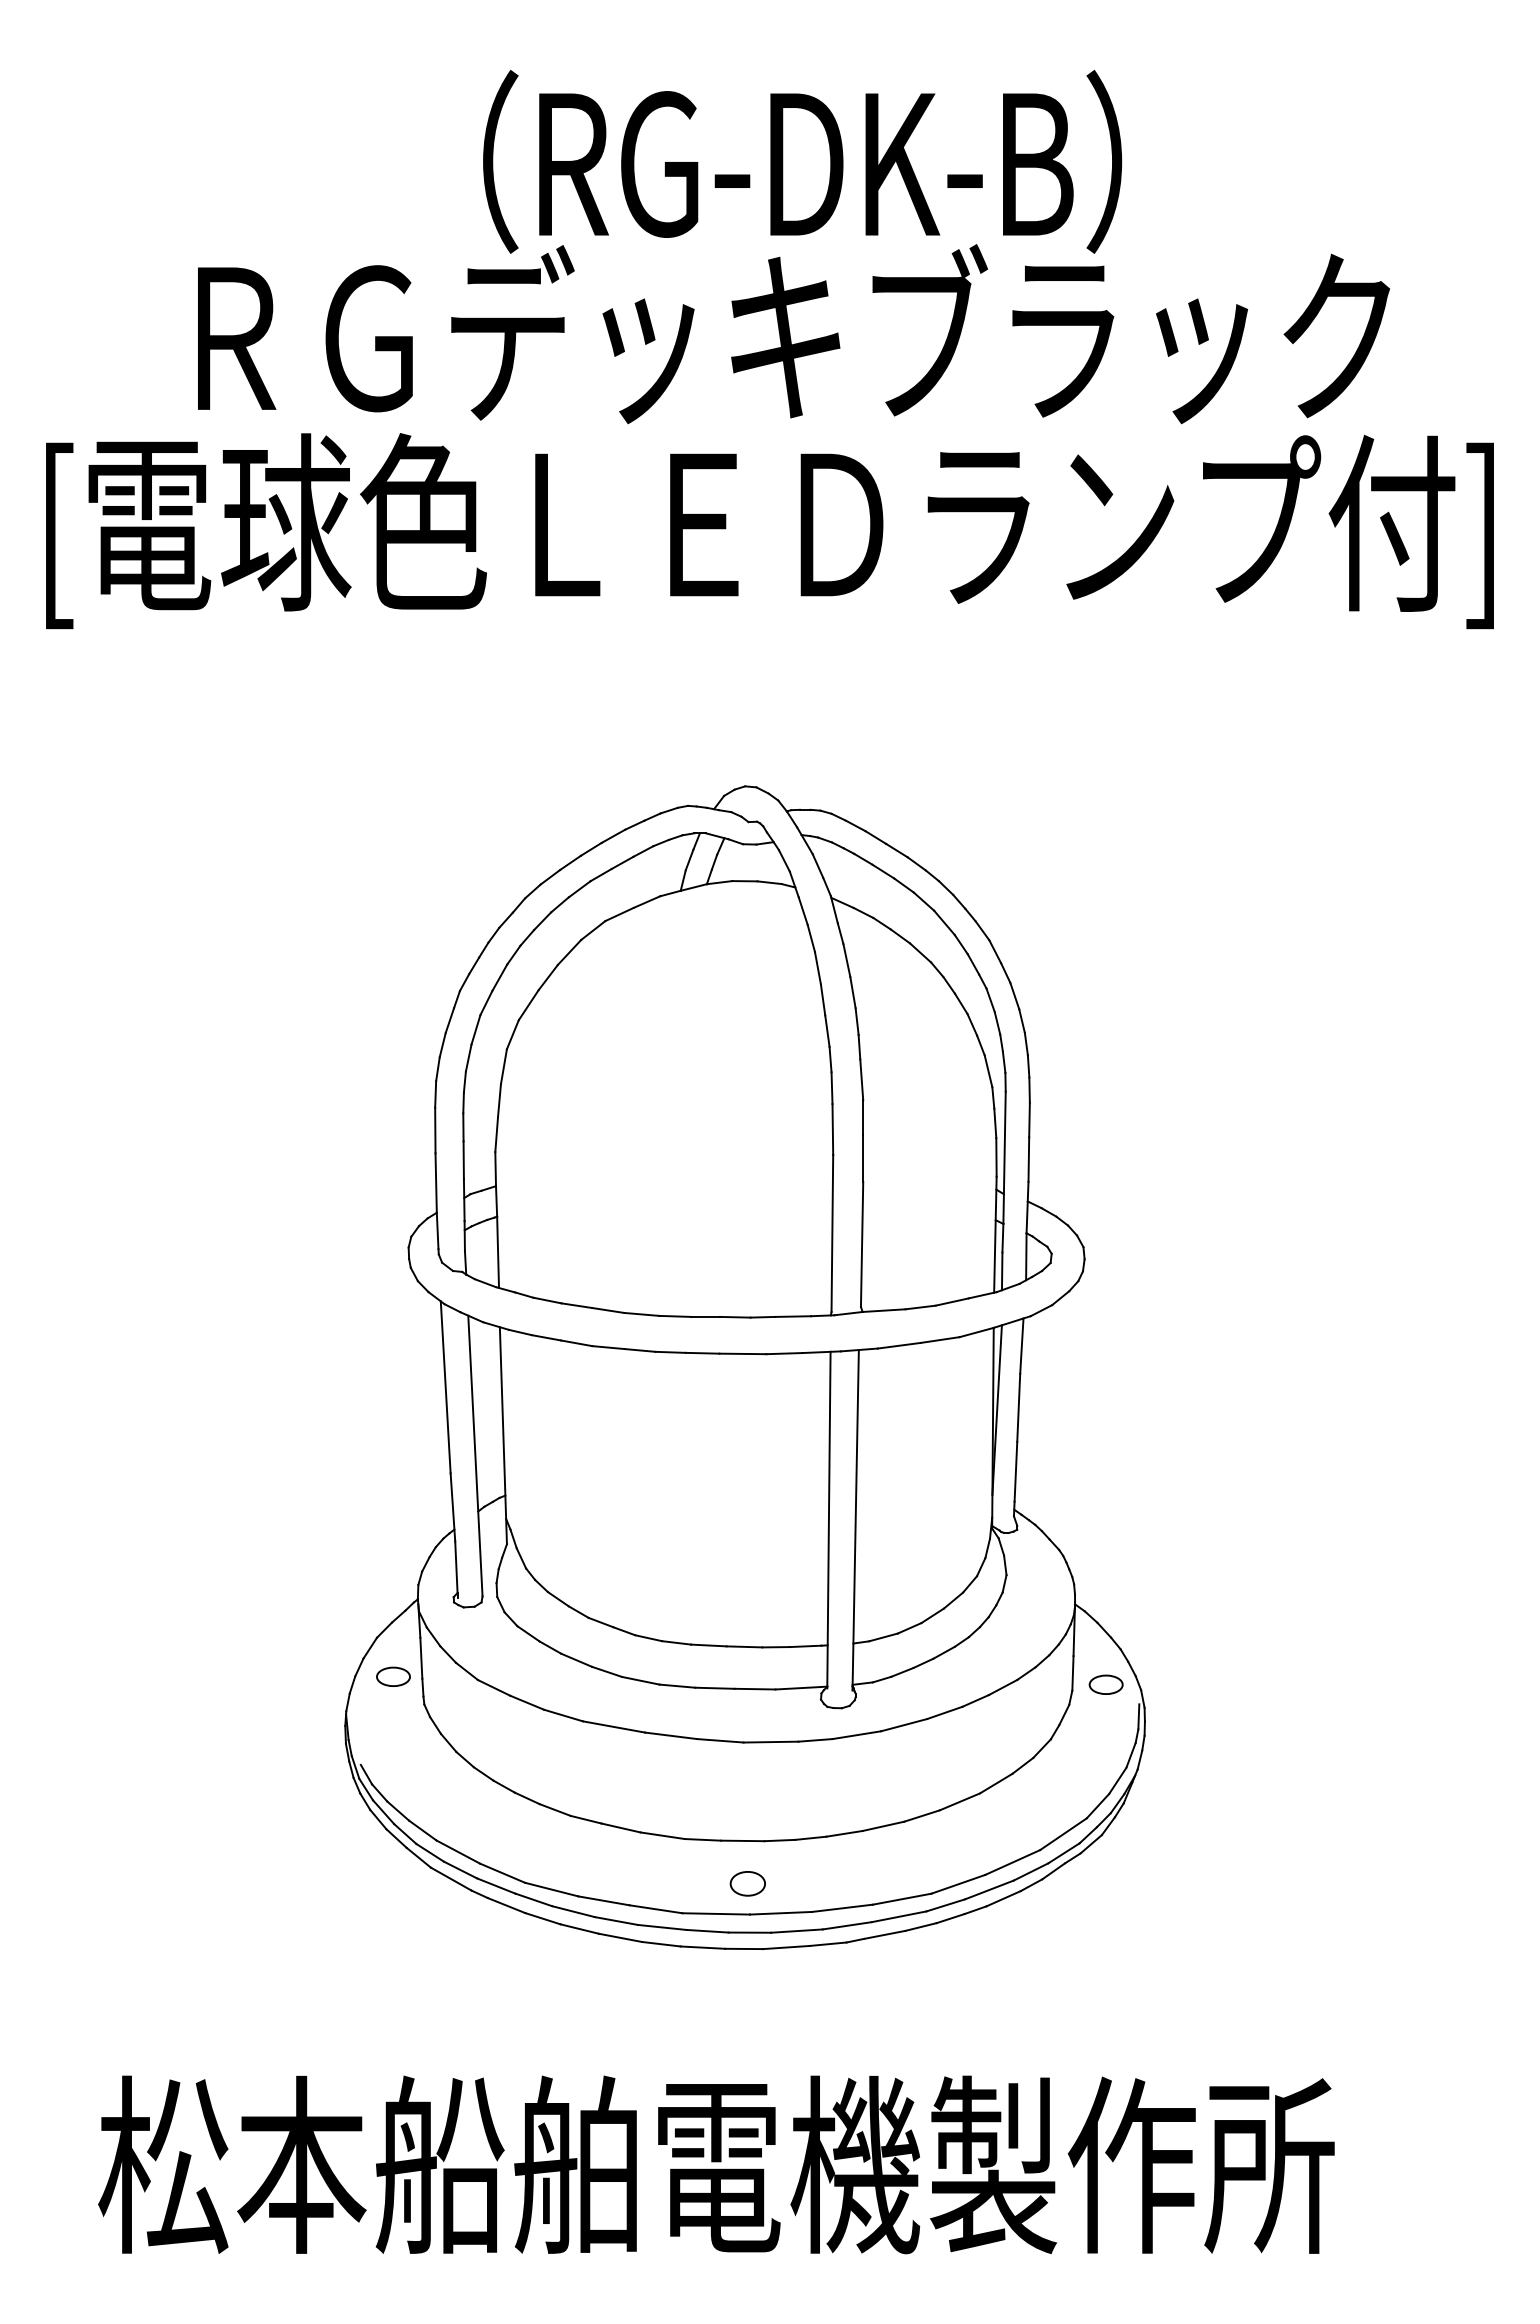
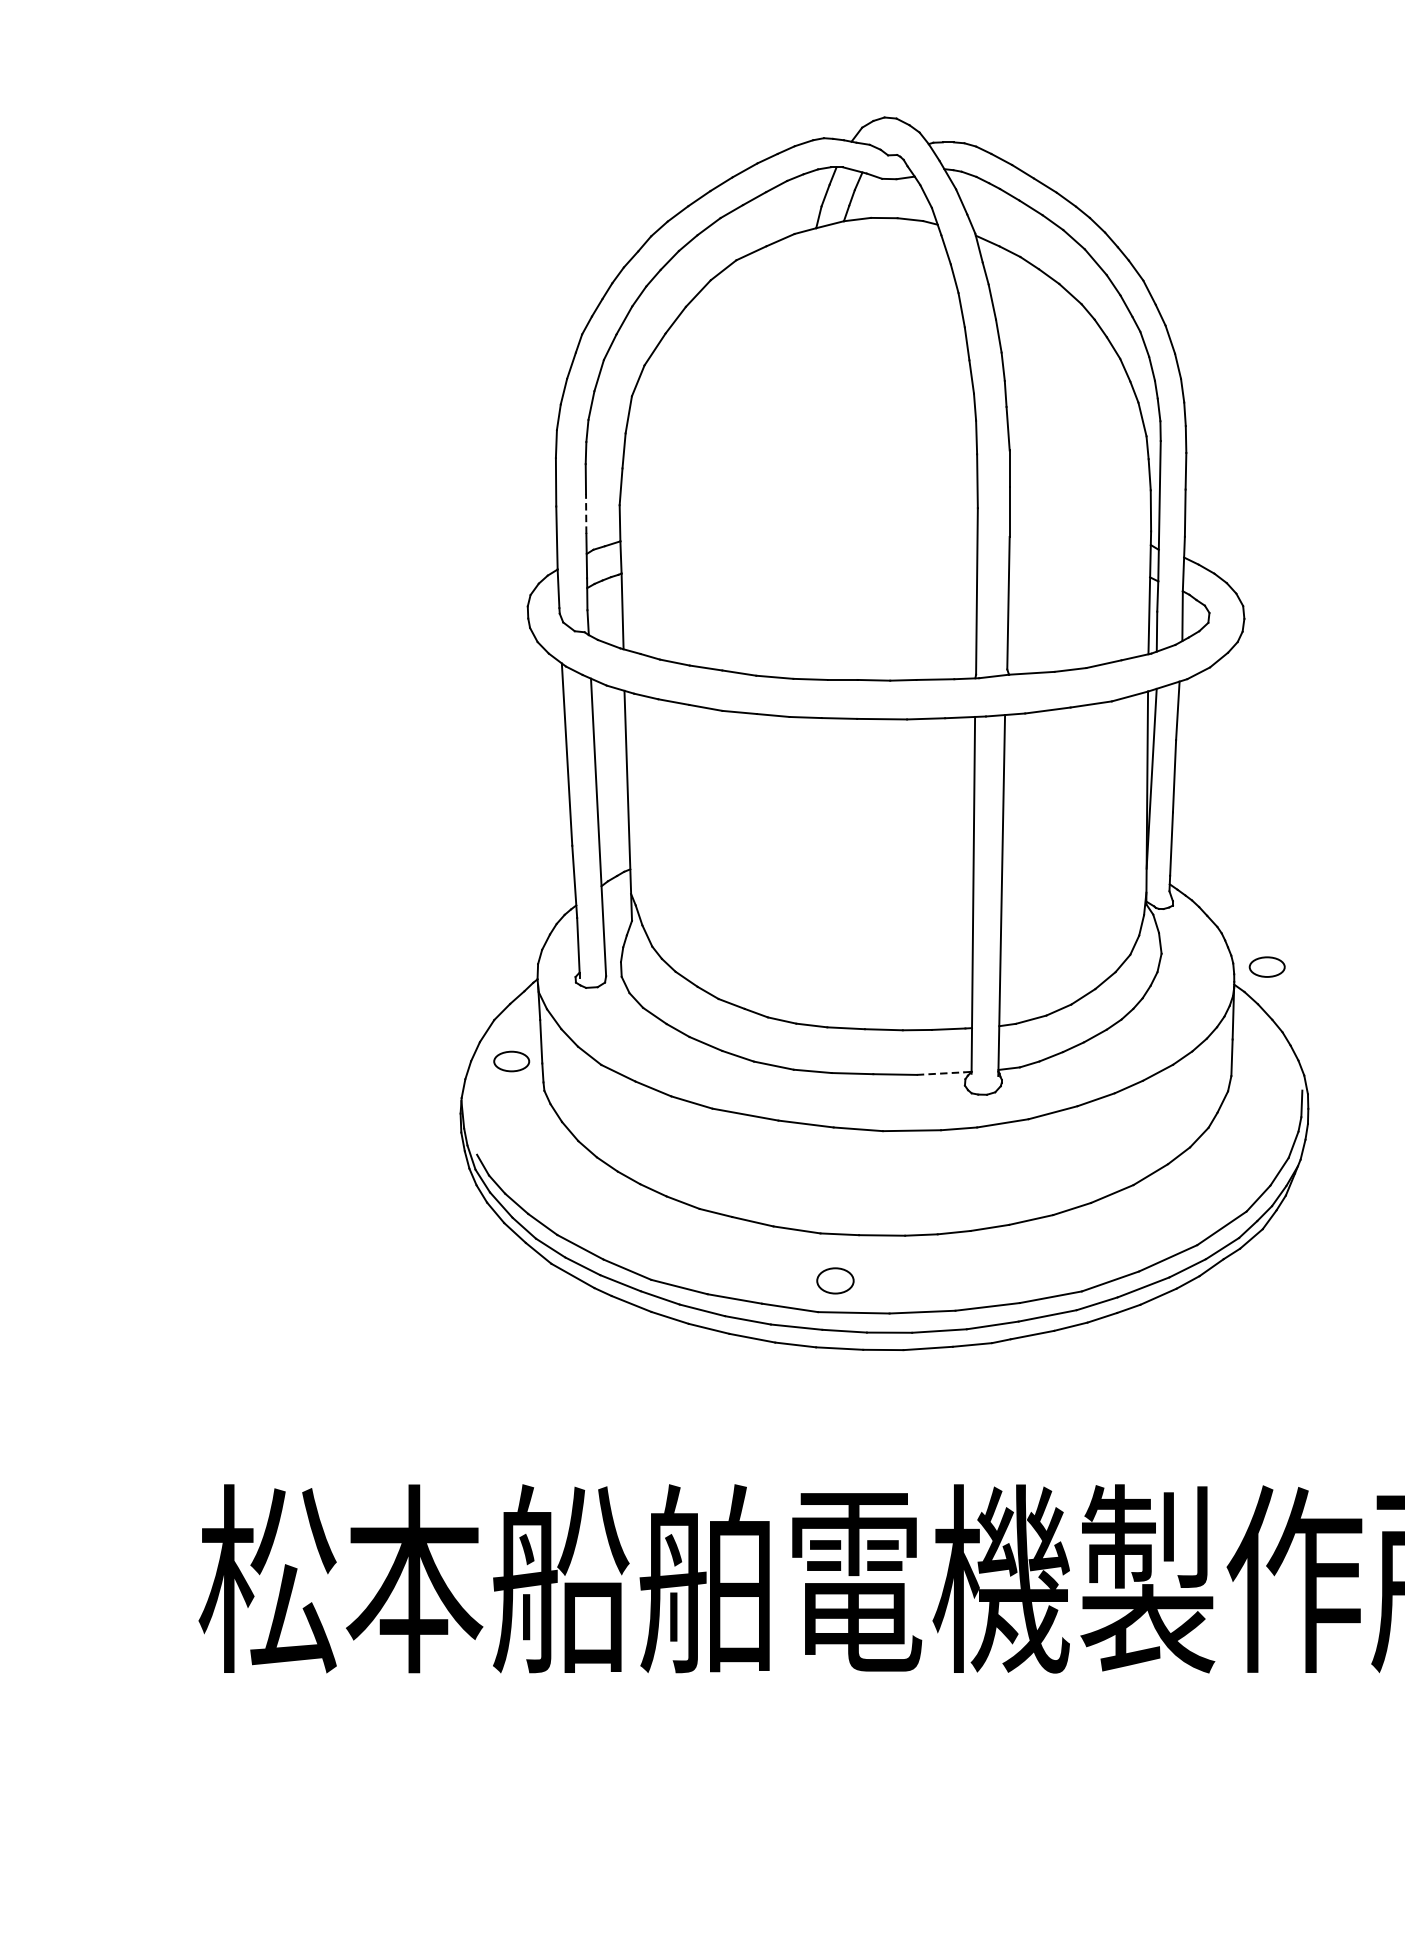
line: (463, 1160) -> (585, 514), solid -> dashed
part: (1105, 1684) -> (1266, 966), moved
line: (798, 1688) -> (941, 1073), solid -> dashed
part: (747, 1883) -> (835, 1280), moved

